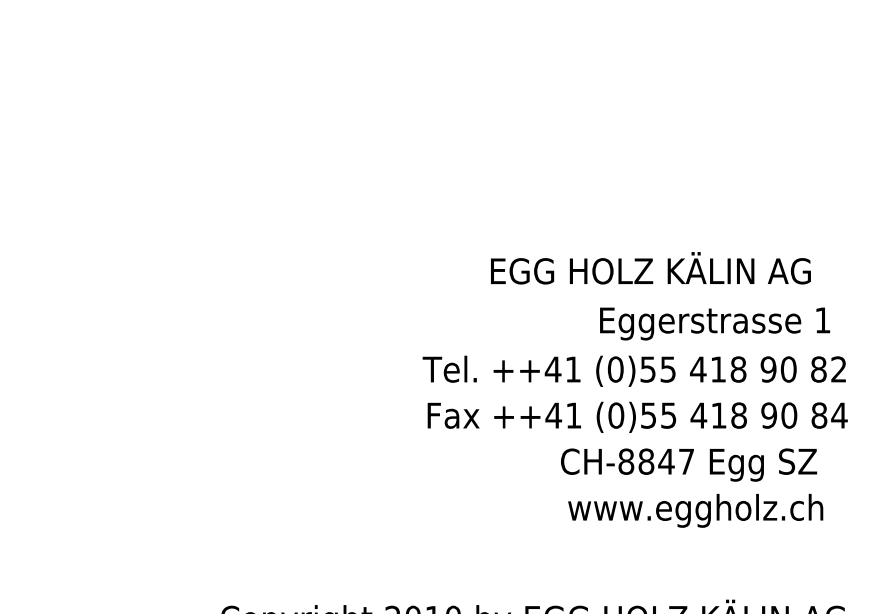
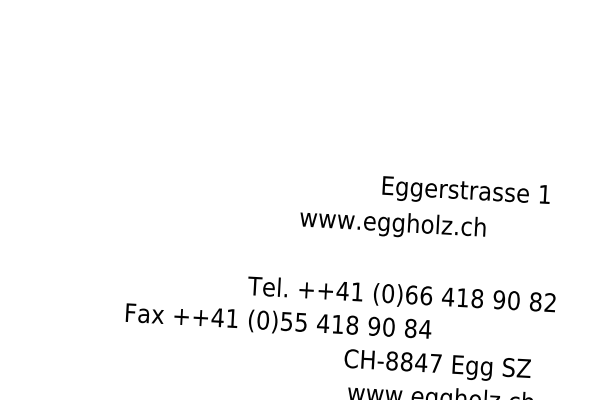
text: (649, 271) -> (416, 223), EGG HOLZ KÄLIN AG -> www.eggholz.ch
text: (715, 323) -> (466, 192), moved
text: (658, 369) -> (419, 295), (0)55 -> (0)66
text: (637, 416) -> (278, 321), moved

